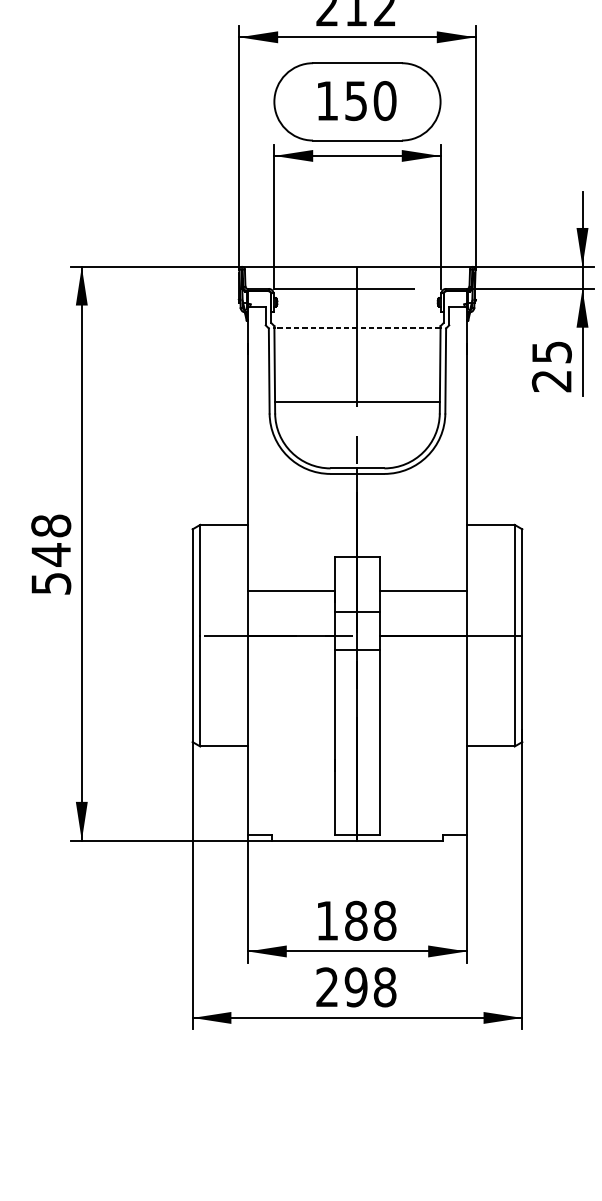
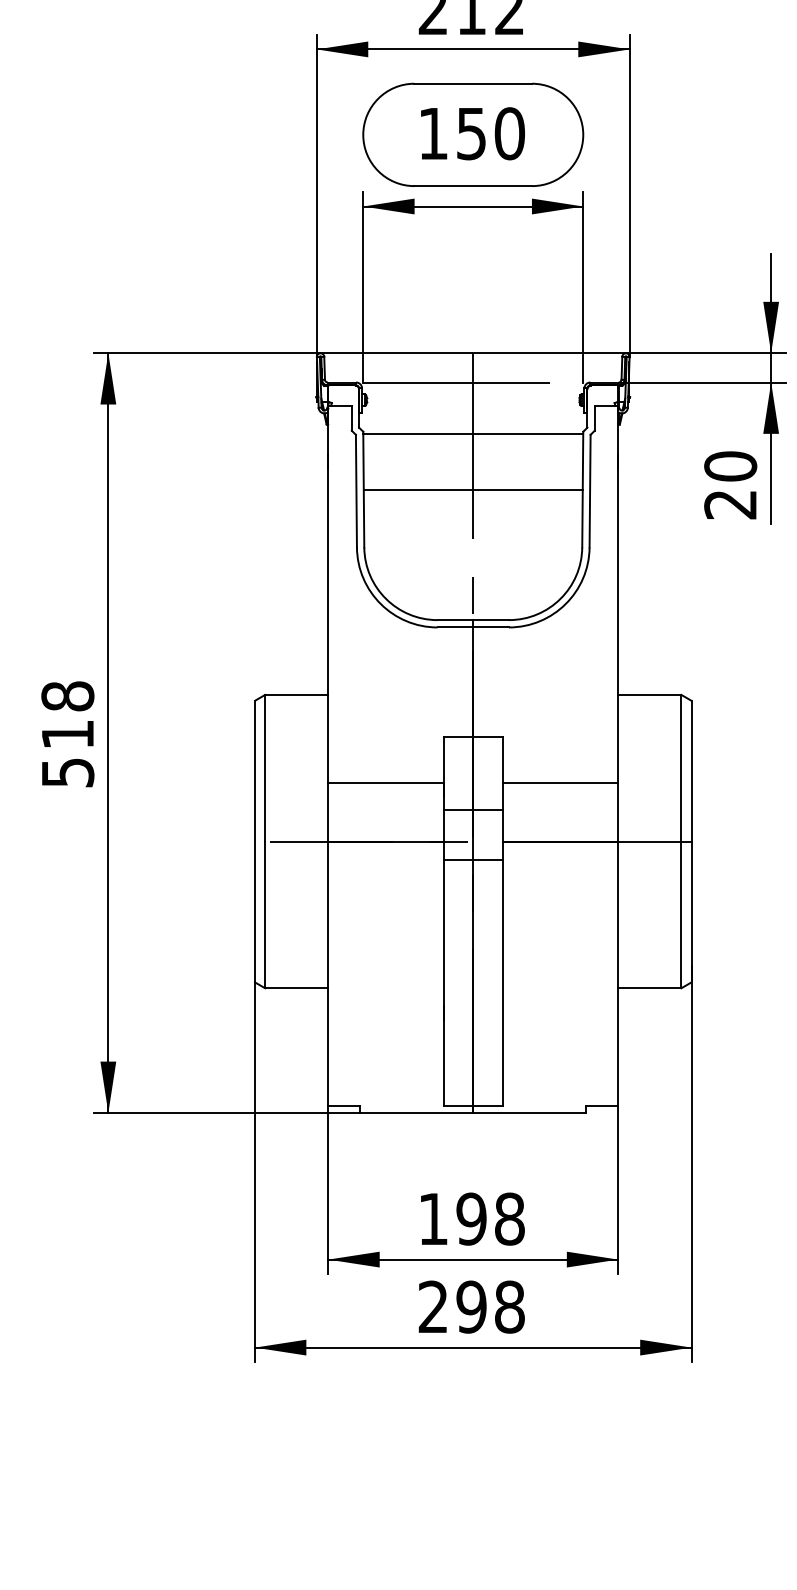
line: (356, 327) -> (472, 433), dashed -> solid
text: (551, 352) -> (730, 466), 25 -> 20
line: (356, 401) -> (472, 489), moved
text: (50, 554) -> (67, 734), 548 -> 518
text: (356, 920) -> (471, 1218), 188 -> 198

